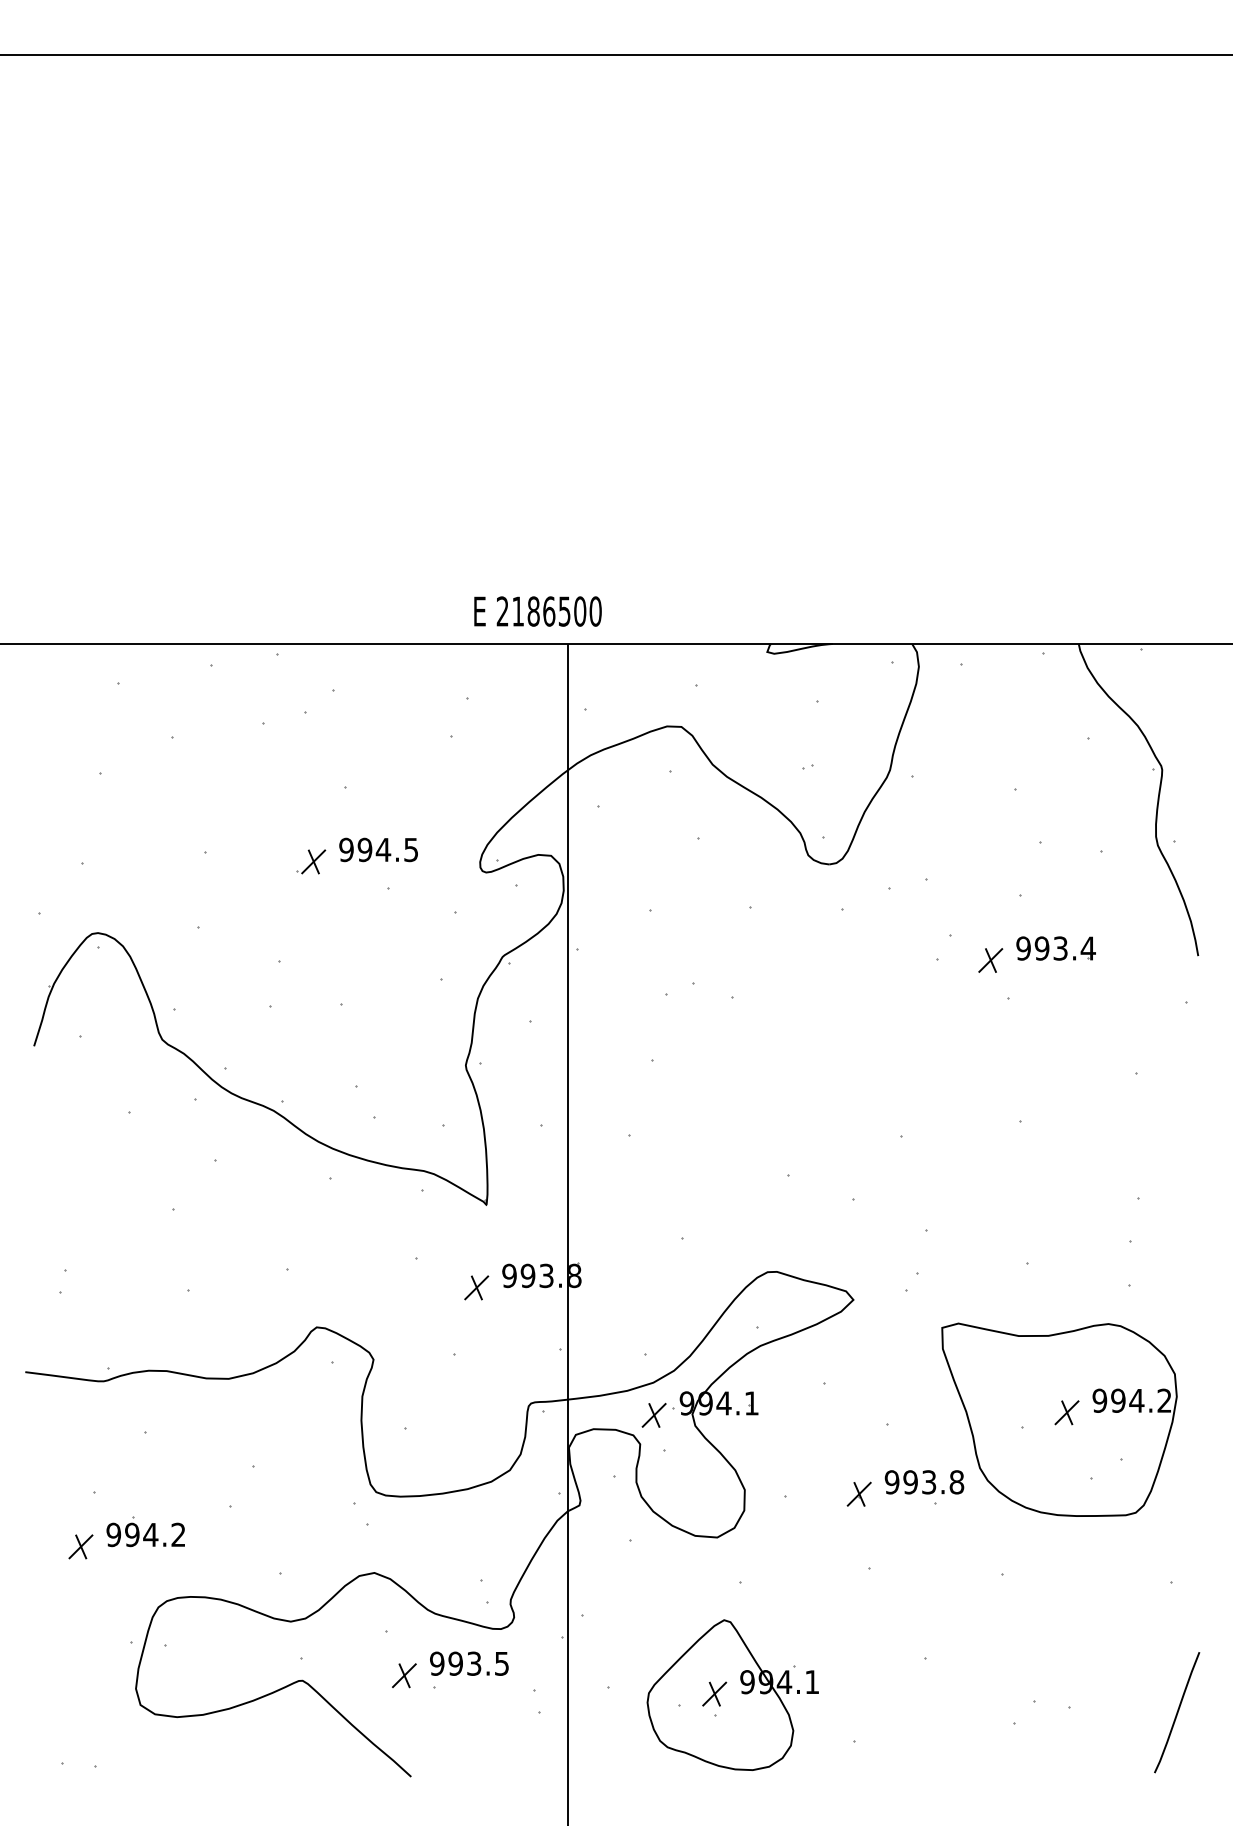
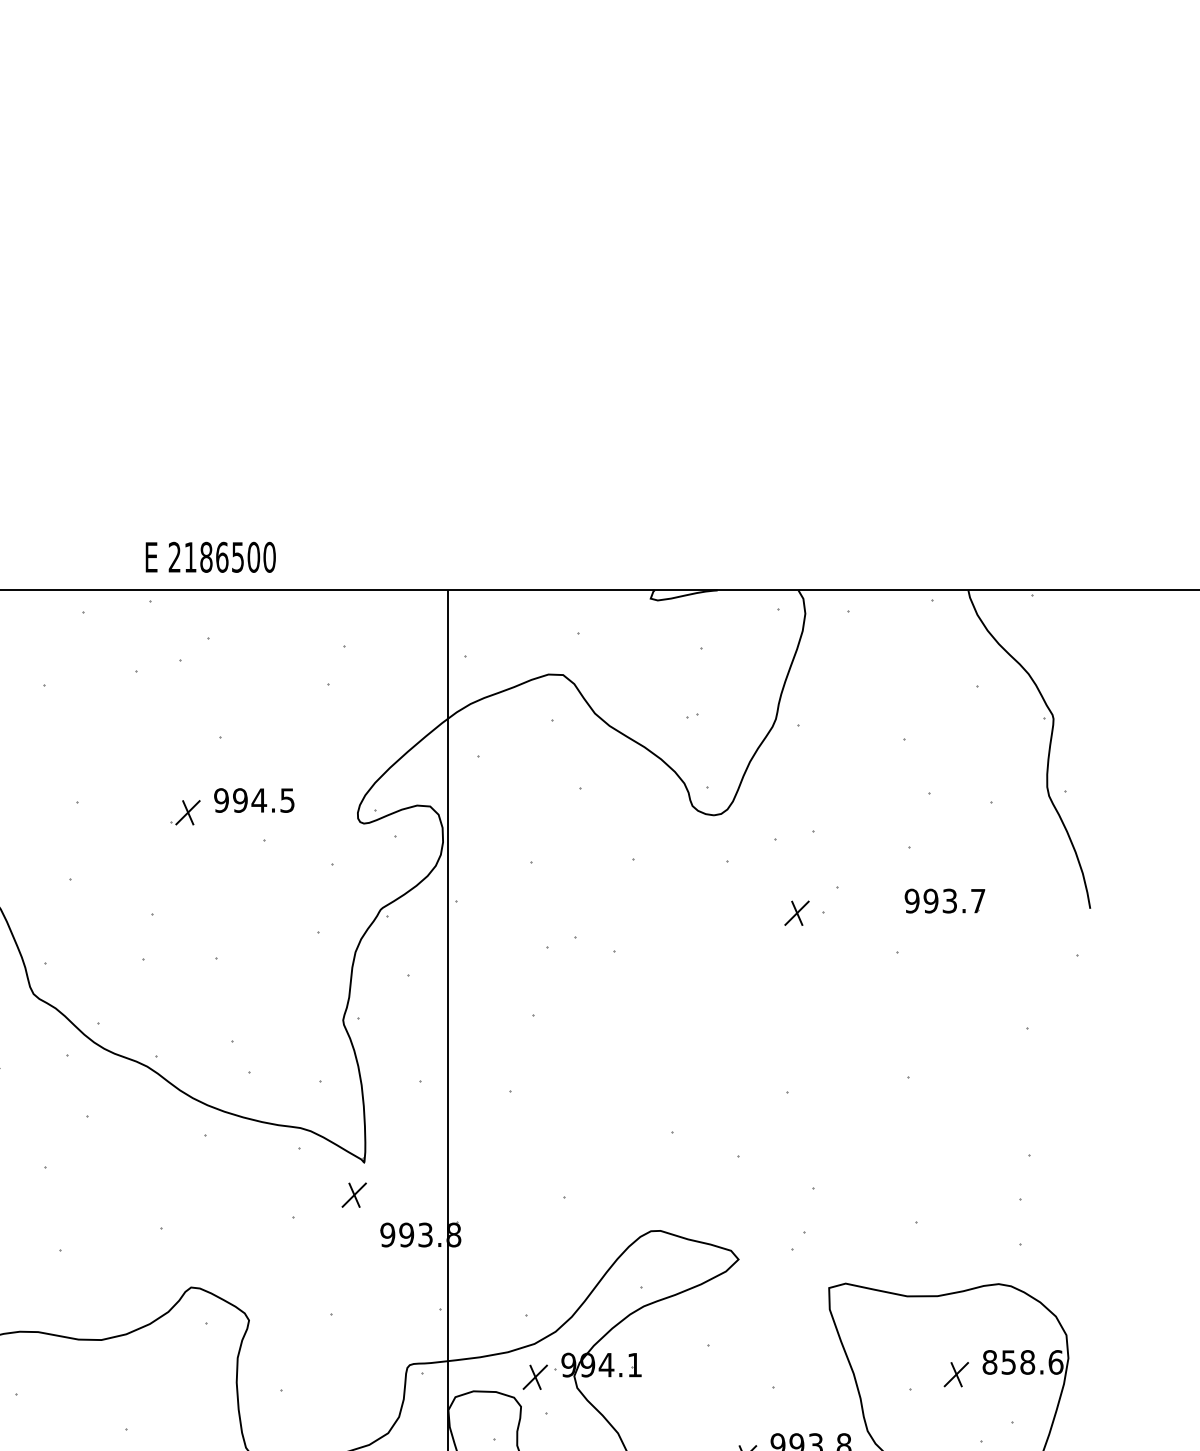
text: (537, 611) -> (210, 557), moved
text: (1087, 948) -> (977, 901), 993.4 -> 993.7
part: (990, 960) -> (796, 913), moved
part: (476, 1287) -> (354, 1194), moved
text: (1132, 1400) -> (1023, 1362), 994.2 -> 858.6

